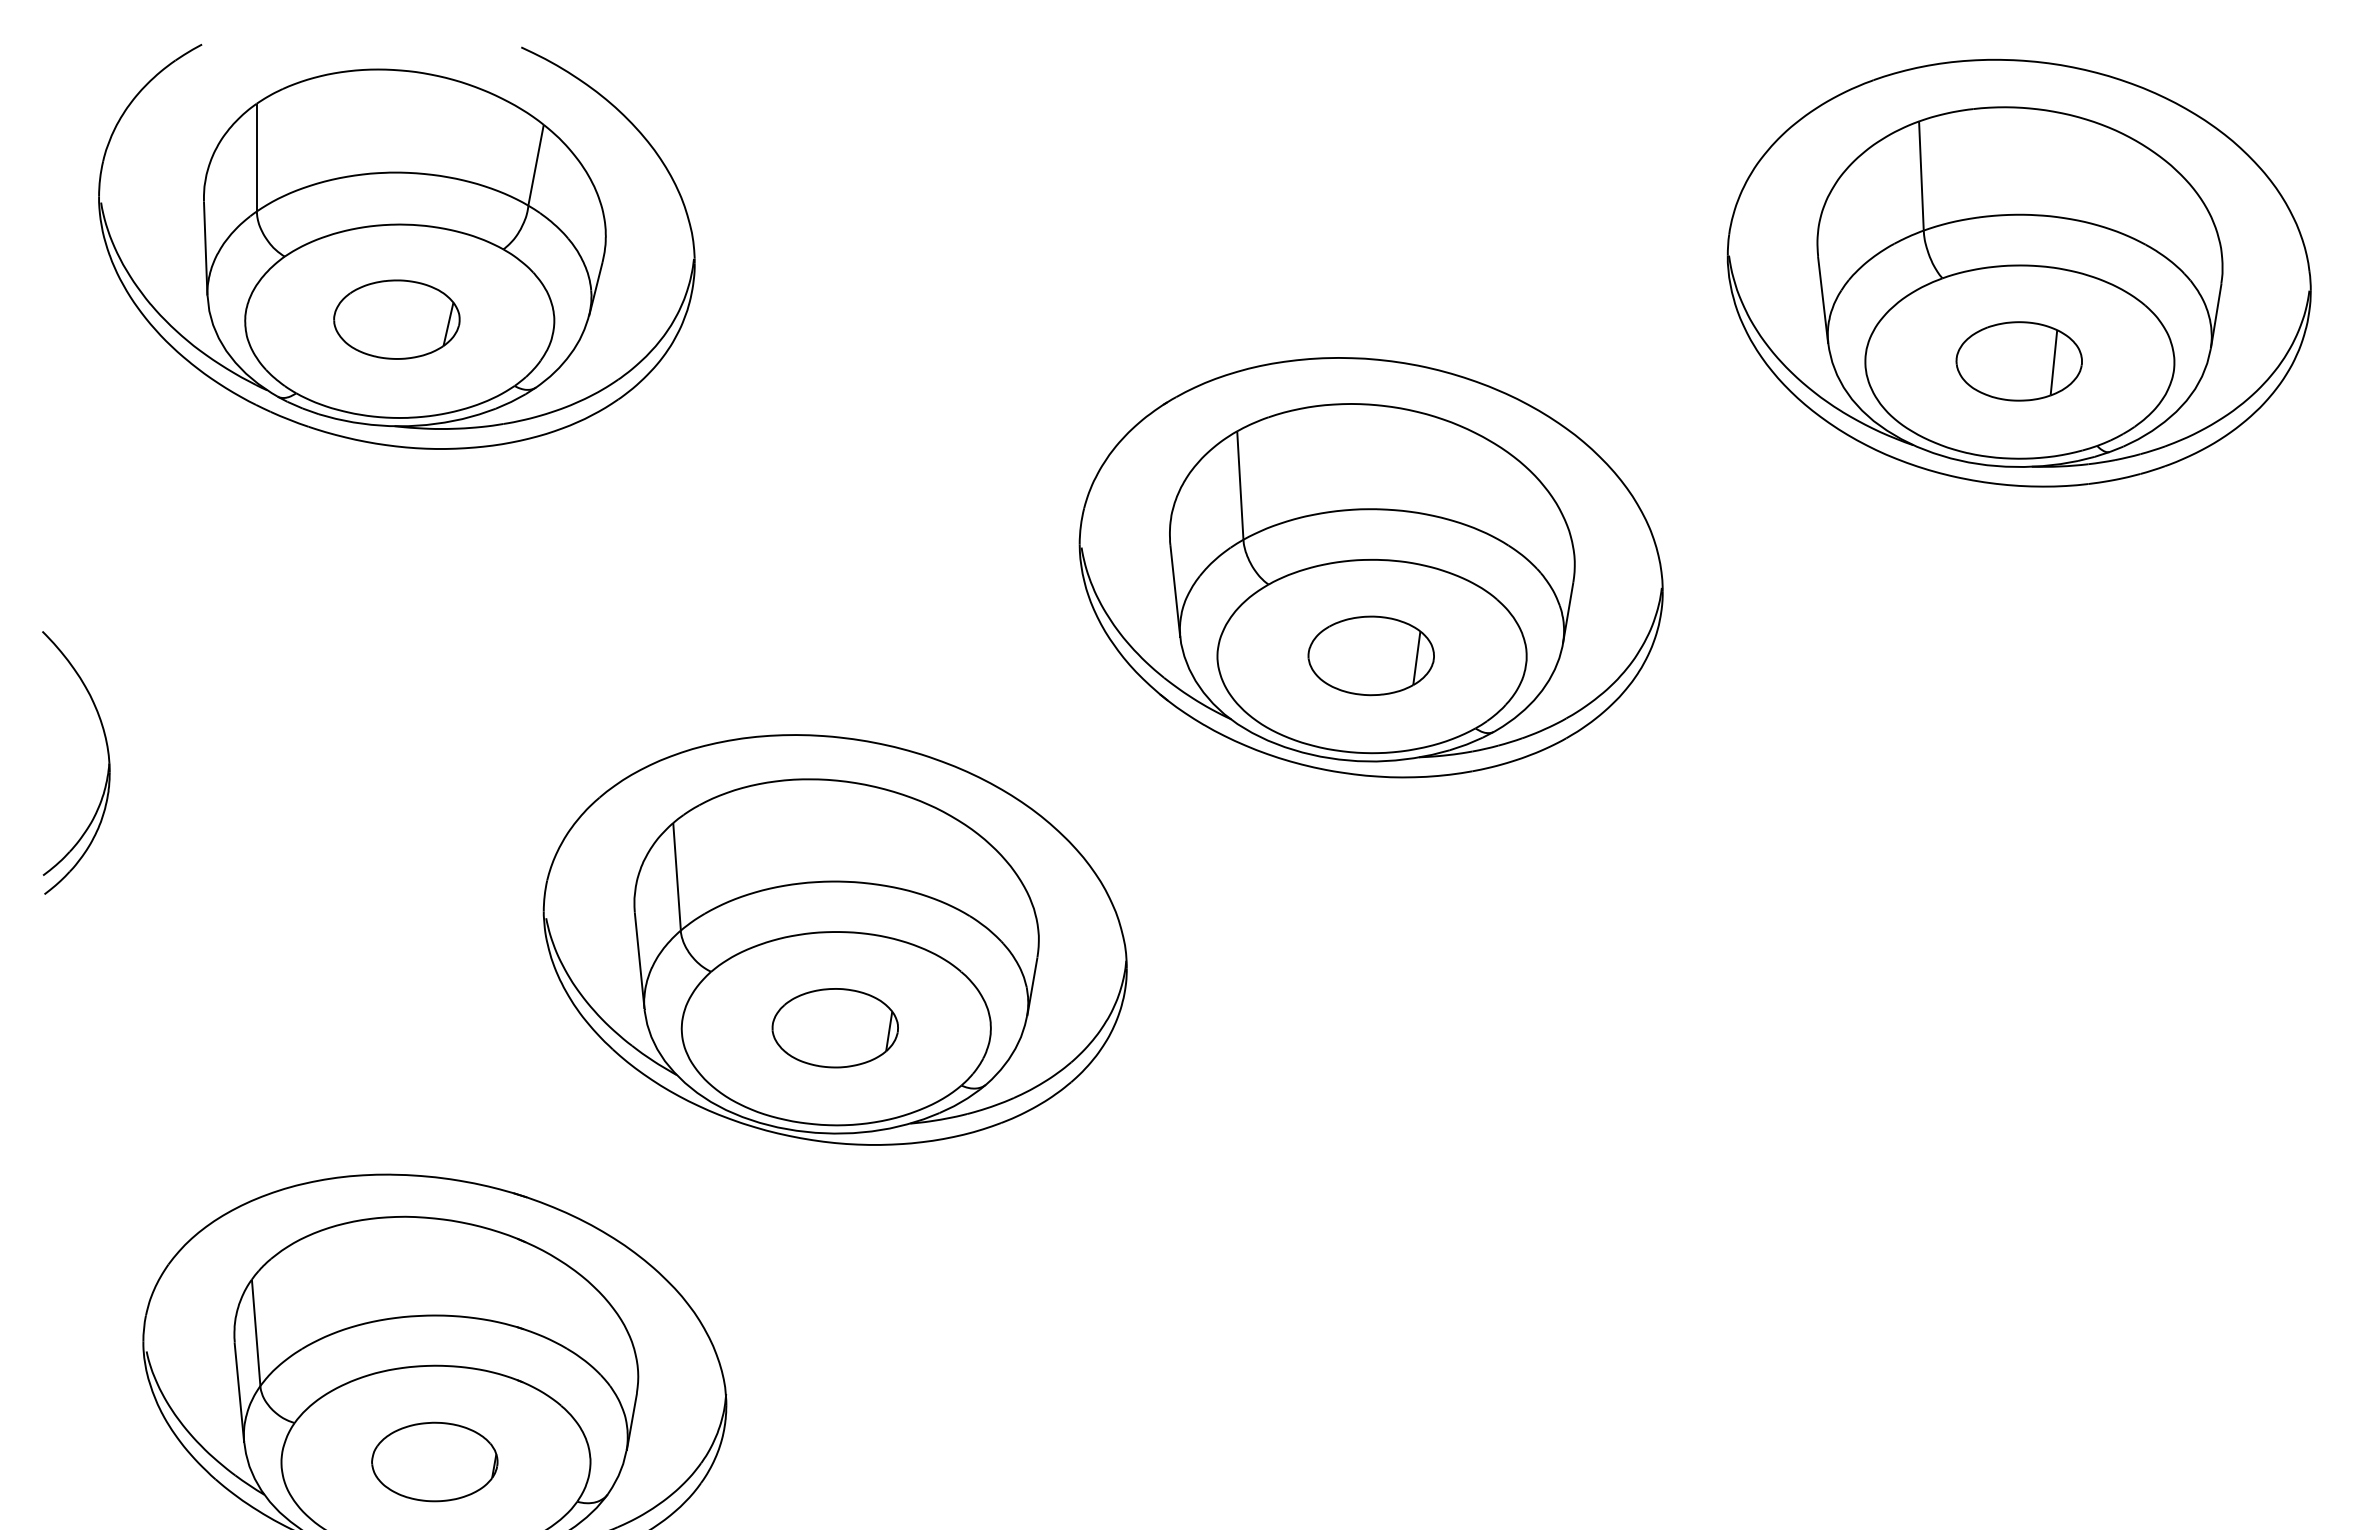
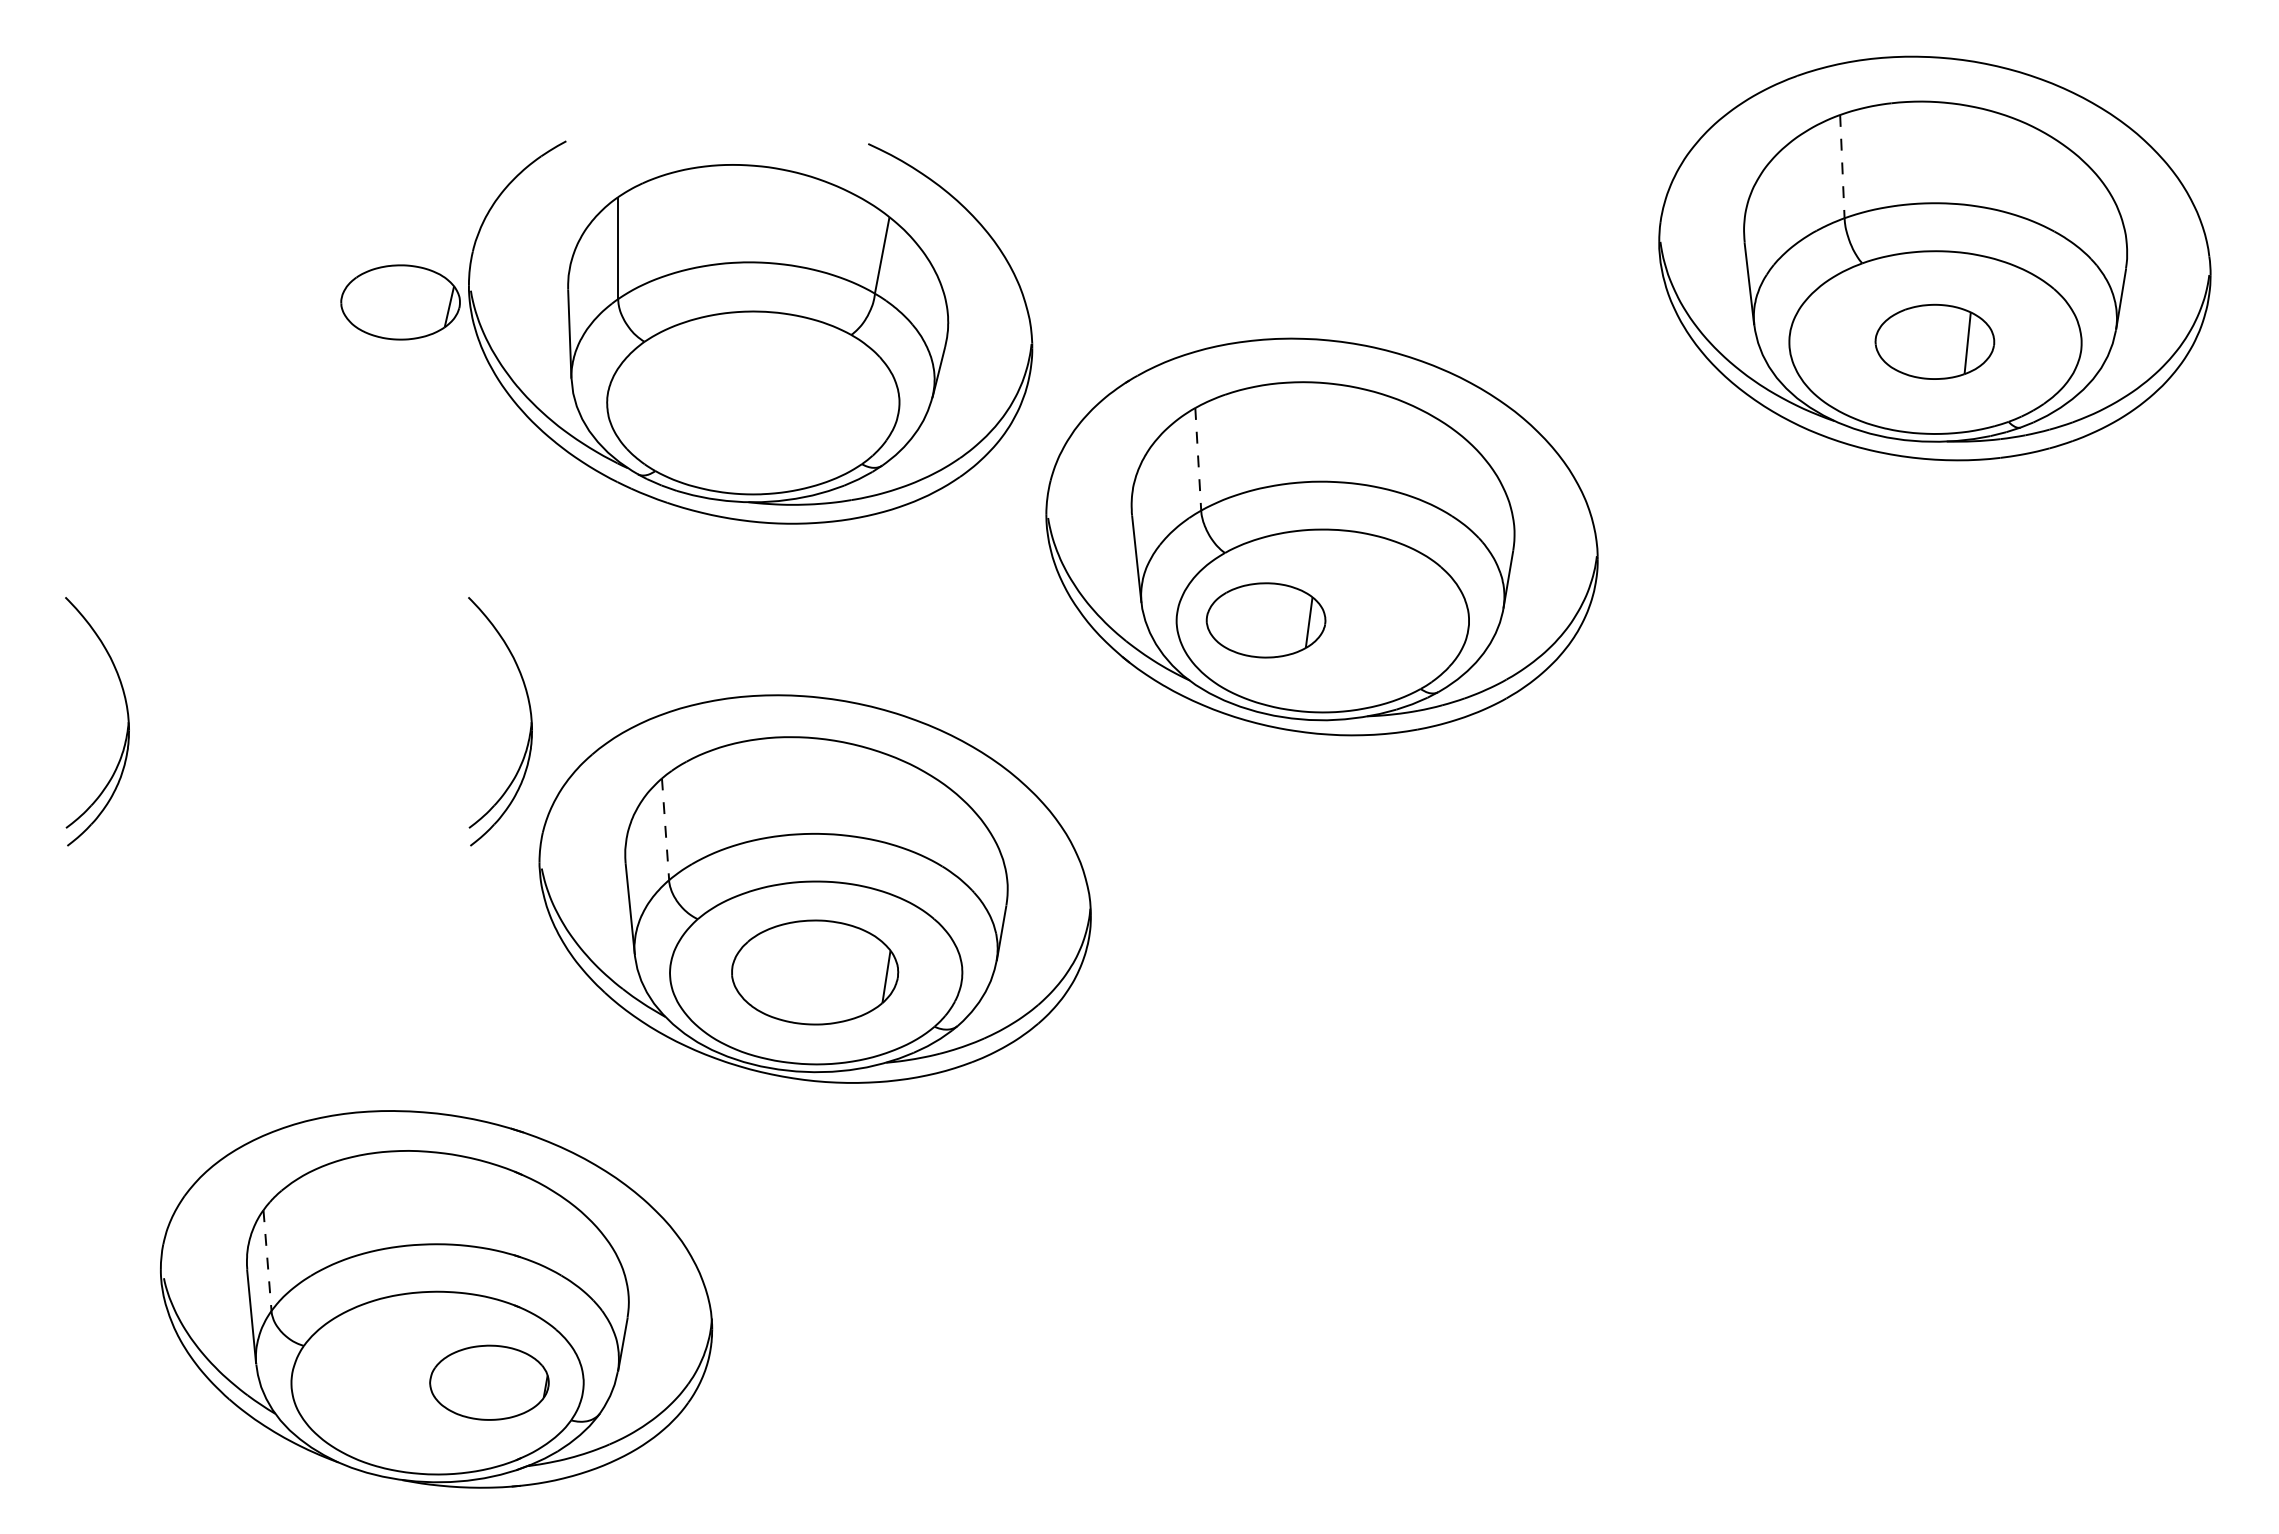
line: (1921, 175) -> (1842, 166), solid -> dashed
part: (396, 246) -> (750, 332), moved
line: (1240, 485) -> (1198, 459), solid -> dashed
part: (1370, 655) -> (1265, 620), moved
part: (534, 762) -> (530, 721), added
line: (676, 876) -> (665, 829), solid -> dashed
part: (835, 1028) -> (815, 972), size x1.4
line: (256, 1333) -> (267, 1261), solid -> dashed
part: (434, 1461) -> (489, 1382), moved

